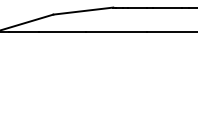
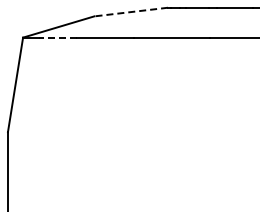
line: (82, 11) -> (130, 12), solid -> dashed
line: (24, 31) -> (58, 37), solid -> dashed

